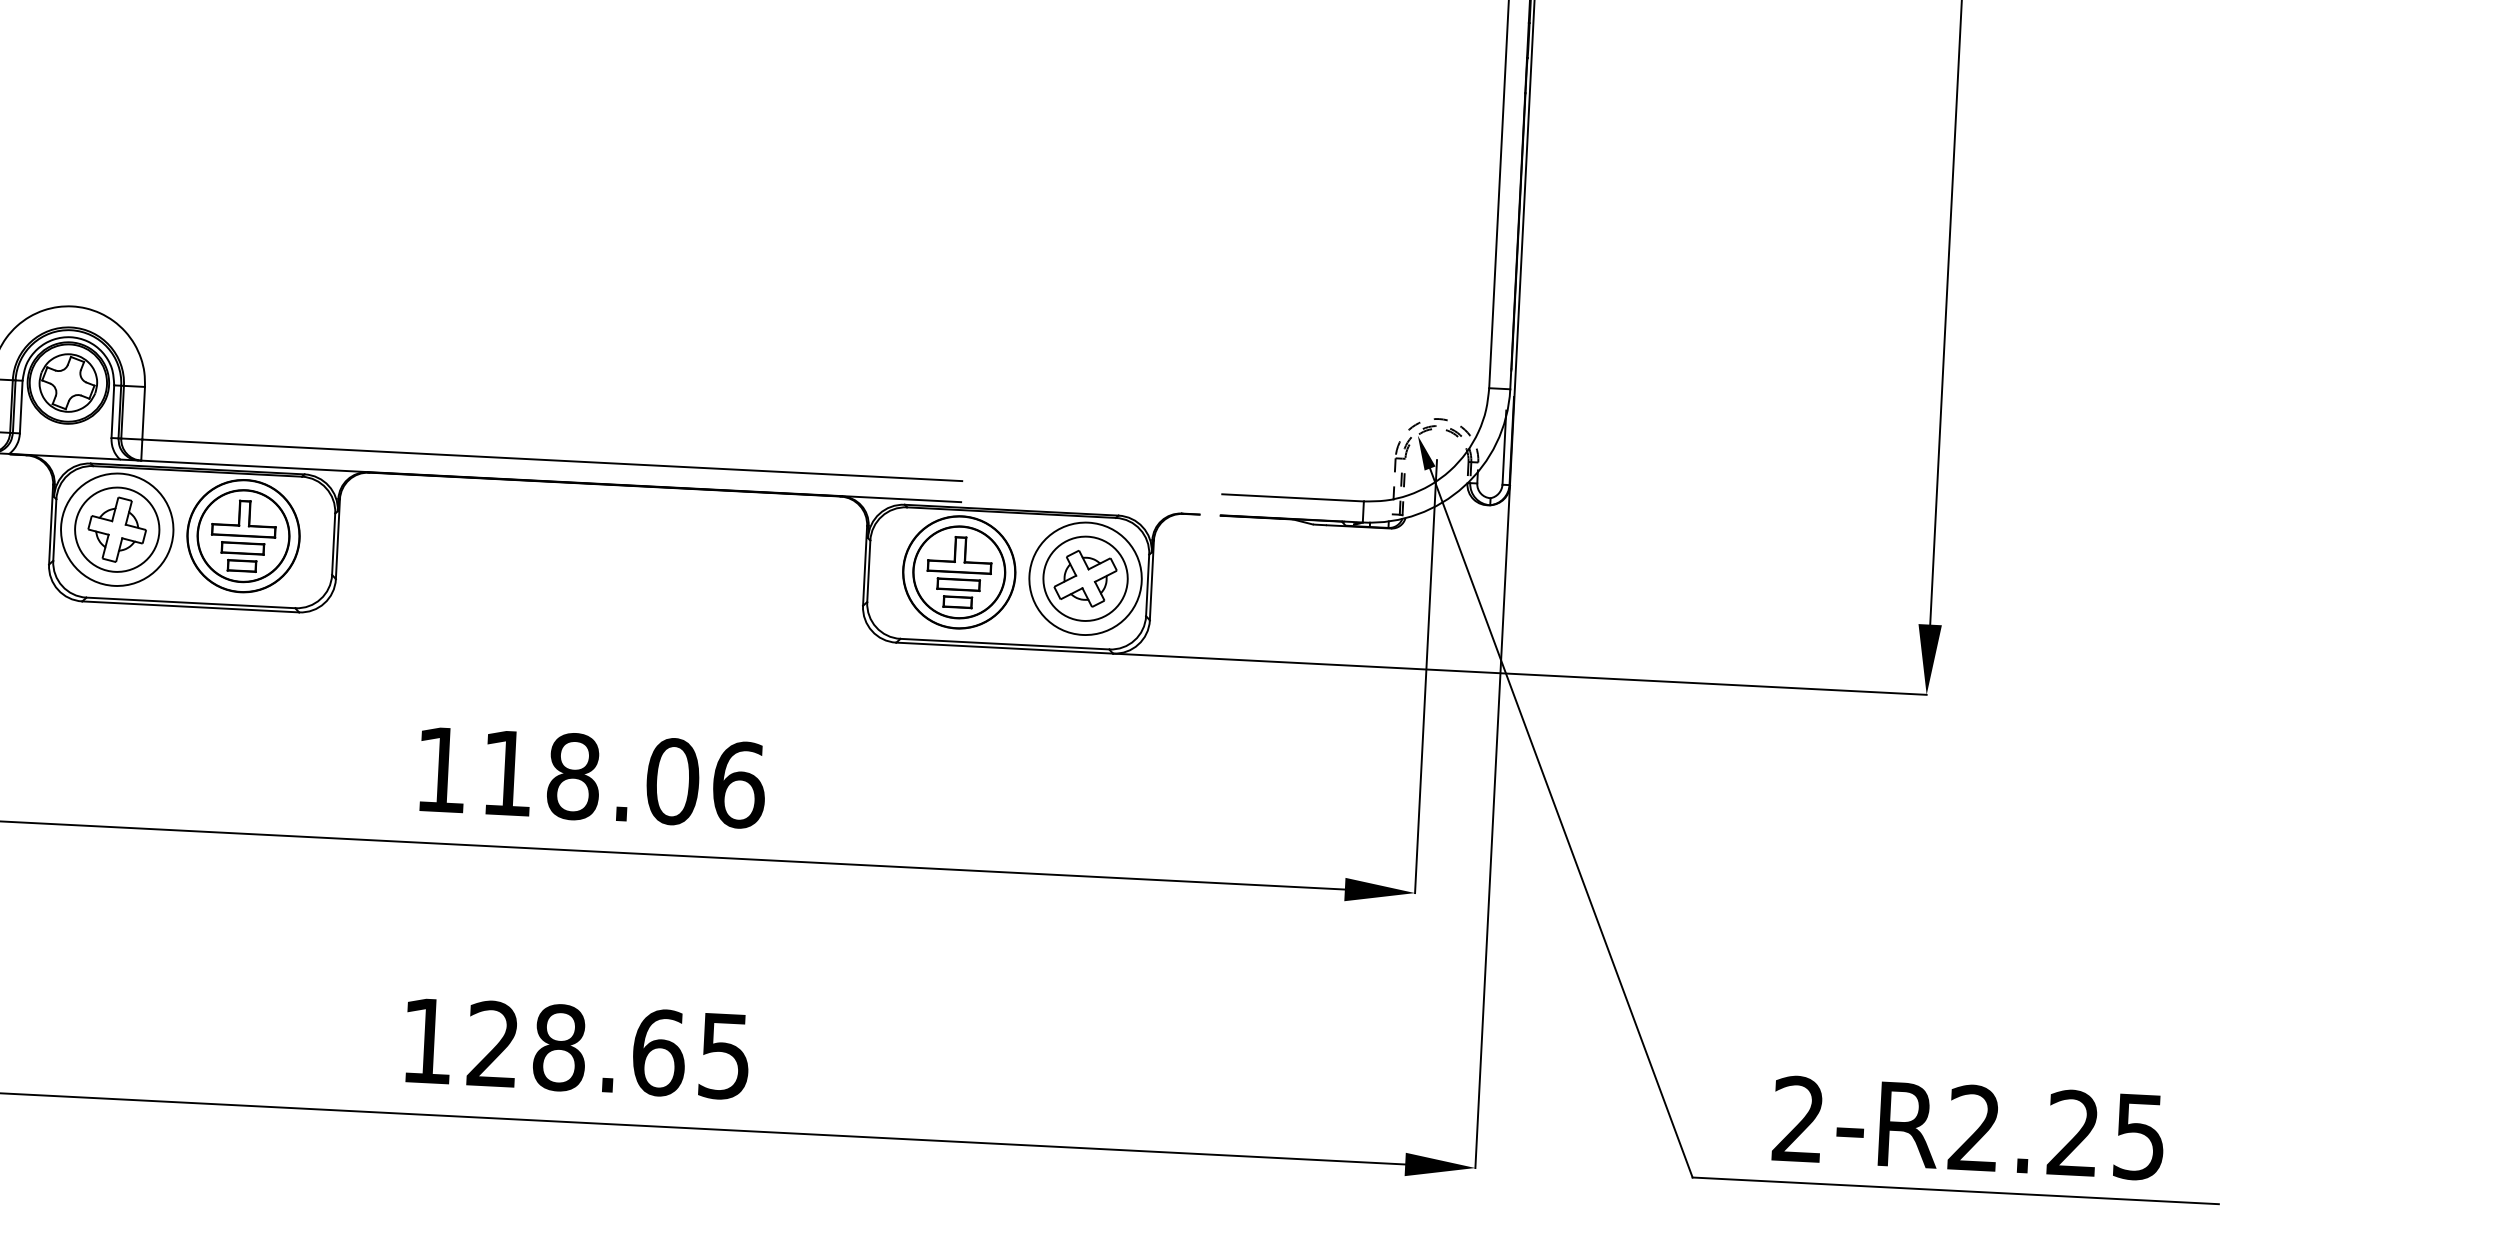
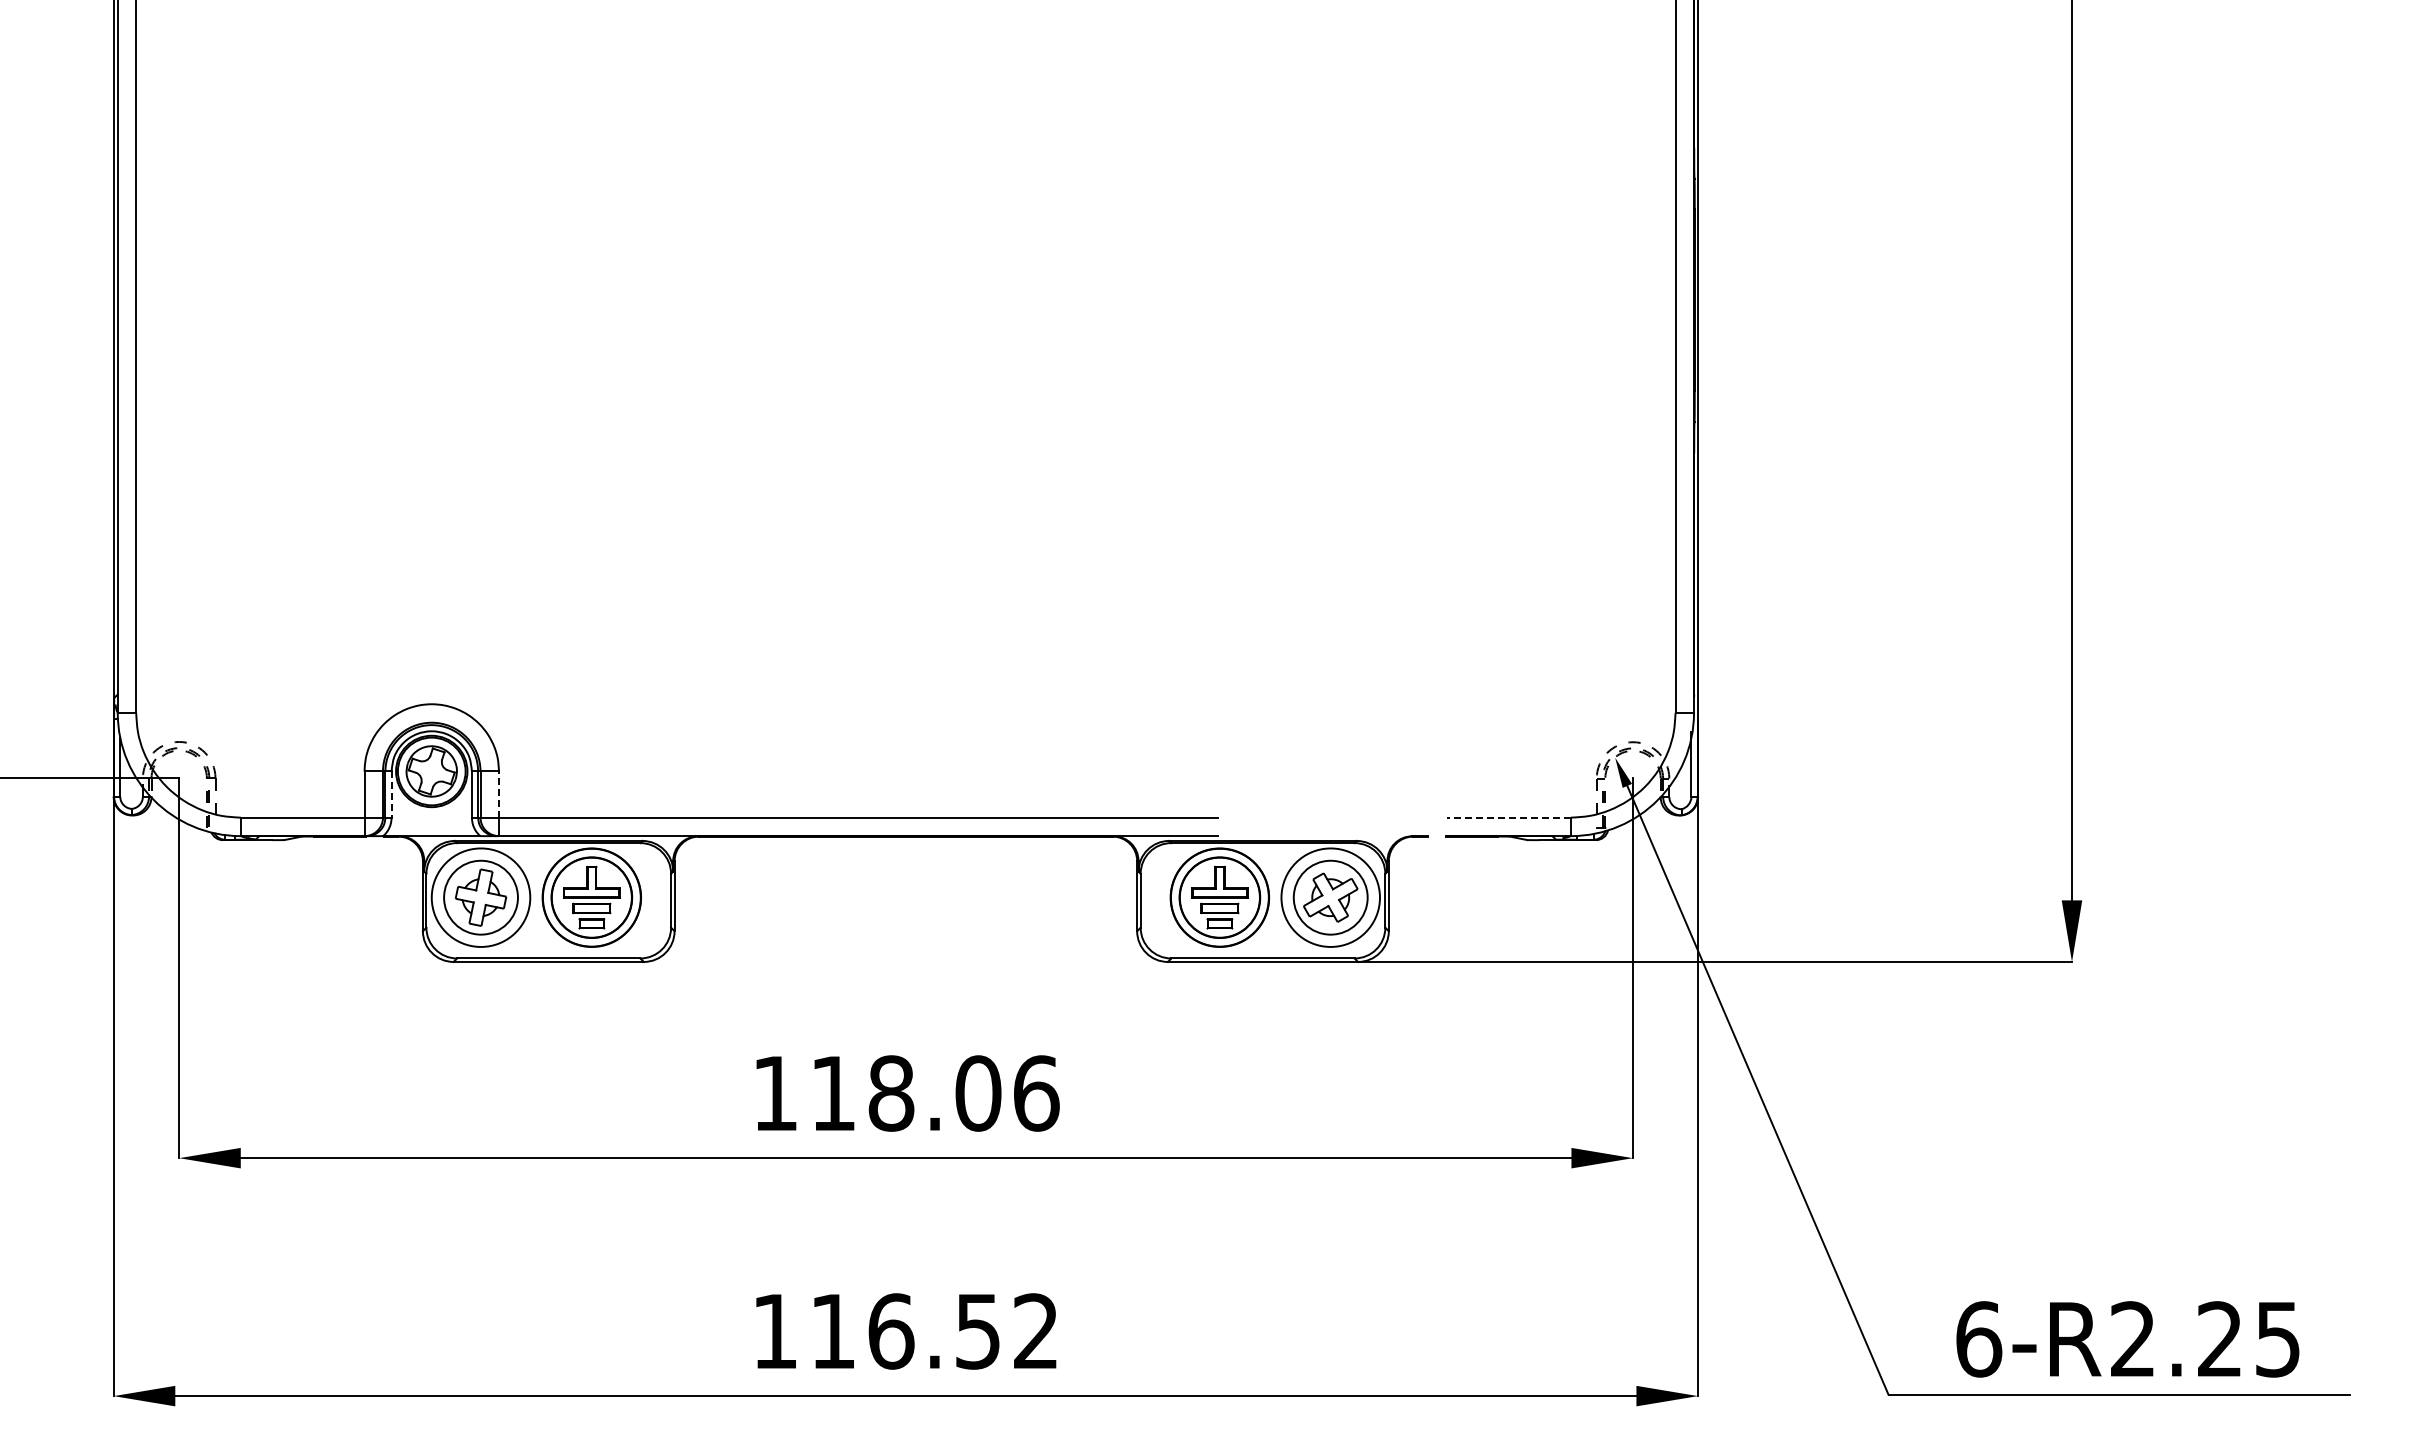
line: (21, 408) -> (391, 795), solid -> dashed
line: (143, 413) -> (498, 794), solid -> dashed
line: (1292, 497) -> (1508, 817), solid -> dashed
text: (608, 1050) -> (934, 1331), 128.65 -> 116.52
text: (1799, 1119) -> (1979, 1339), 2-R2.25 -> 6-R2.25

